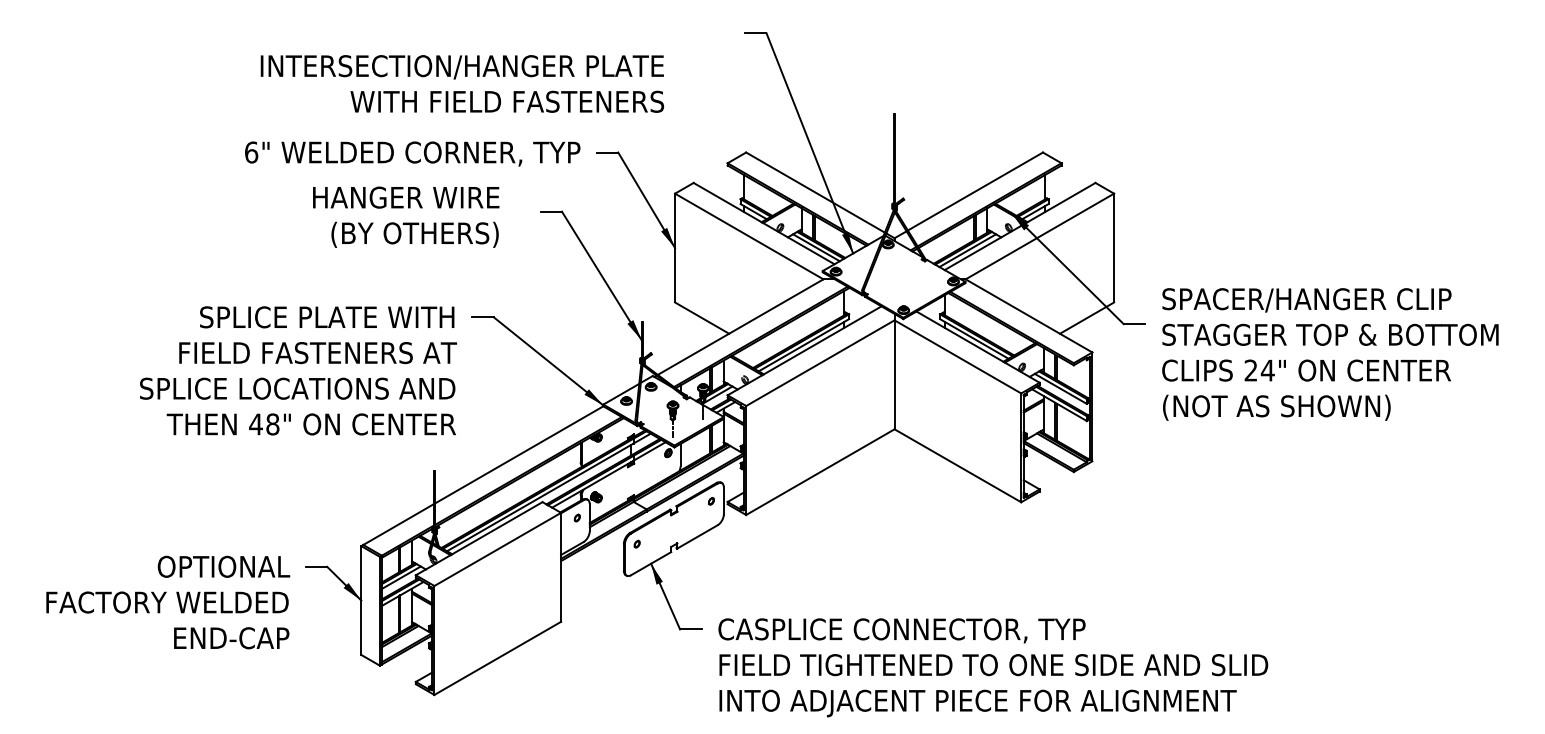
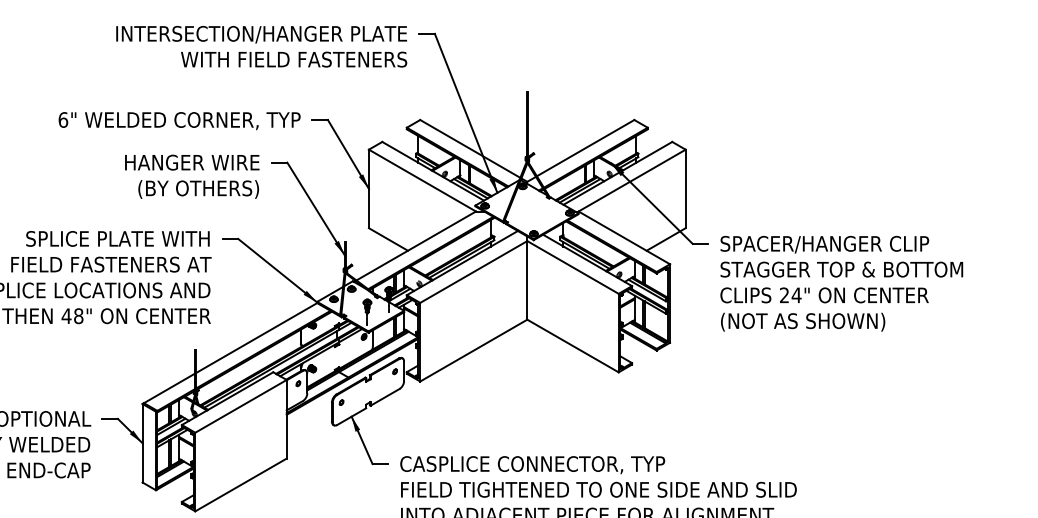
text: (462, 83) -> (261, 46), moved
text: (406, 216) -> (192, 176), moved
text: (1330, 354) -> (841, 283), moved

